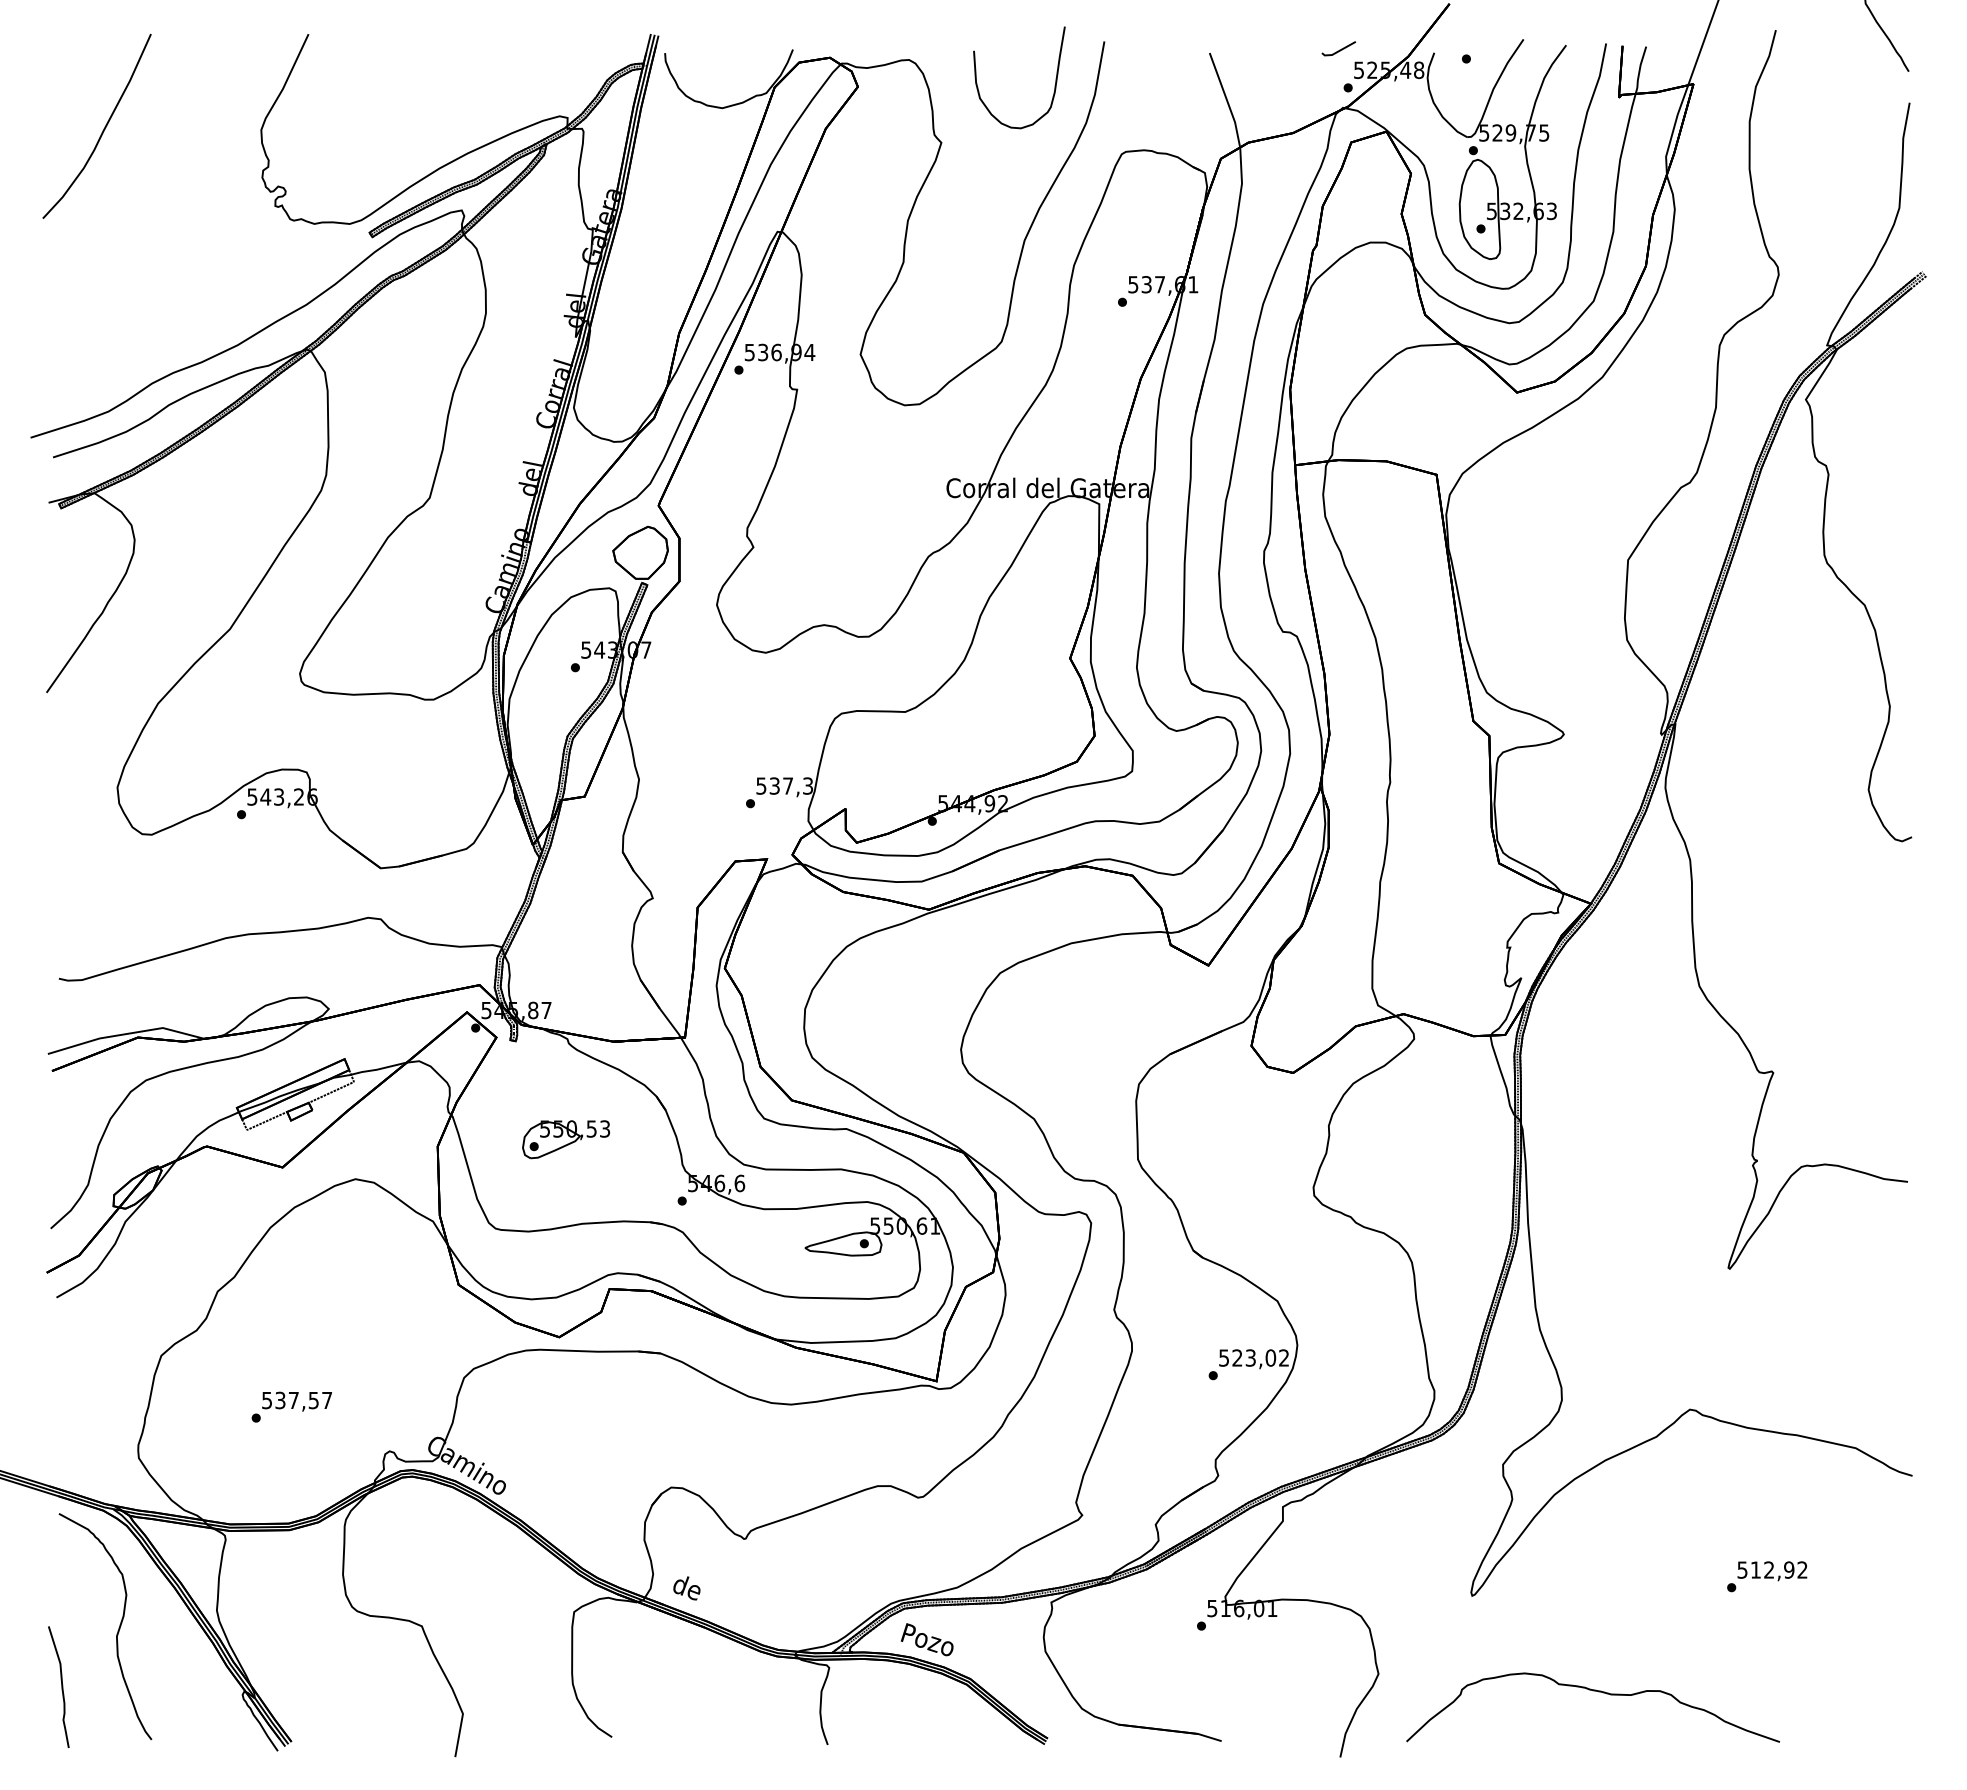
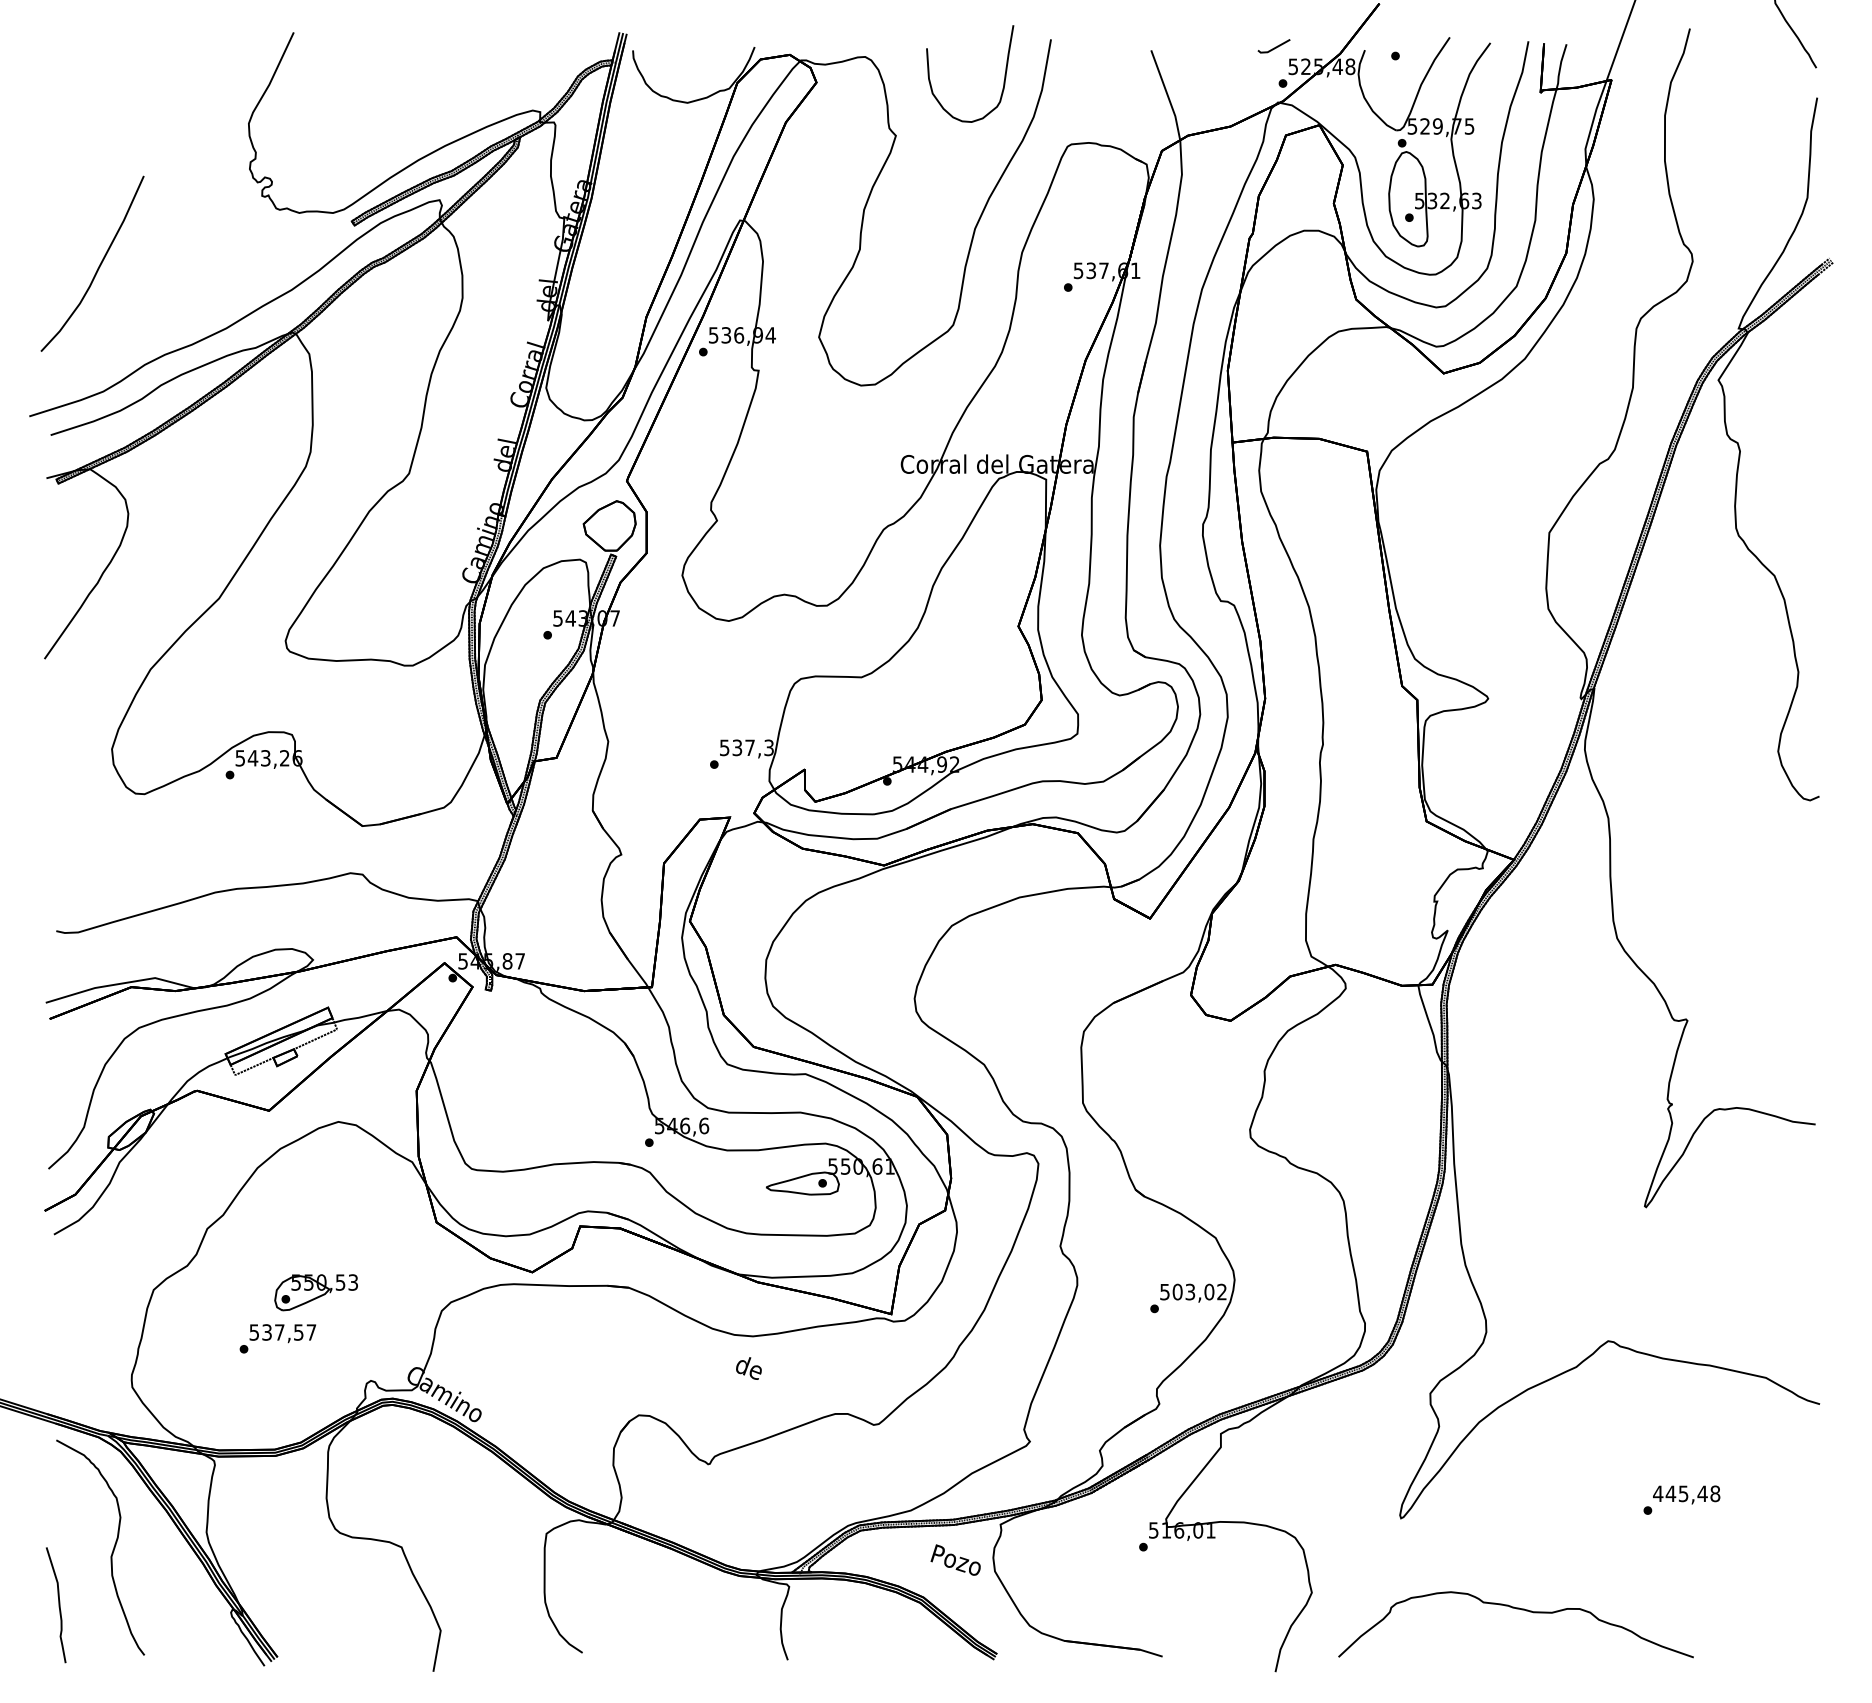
curve: (103, 128) -> (98, 265), moved
part: (566, 1139) -> (316, 1292), moved
text: (1237, 1357) -> (1177, 1291), 523,02 -> 503,02
text: (1772, 1569) -> (1686, 1493), 512,92 -> 445,48
text: (686, 1588) -> (748, 1368), moved
text: (926, 1639) -> (955, 1559), moved

